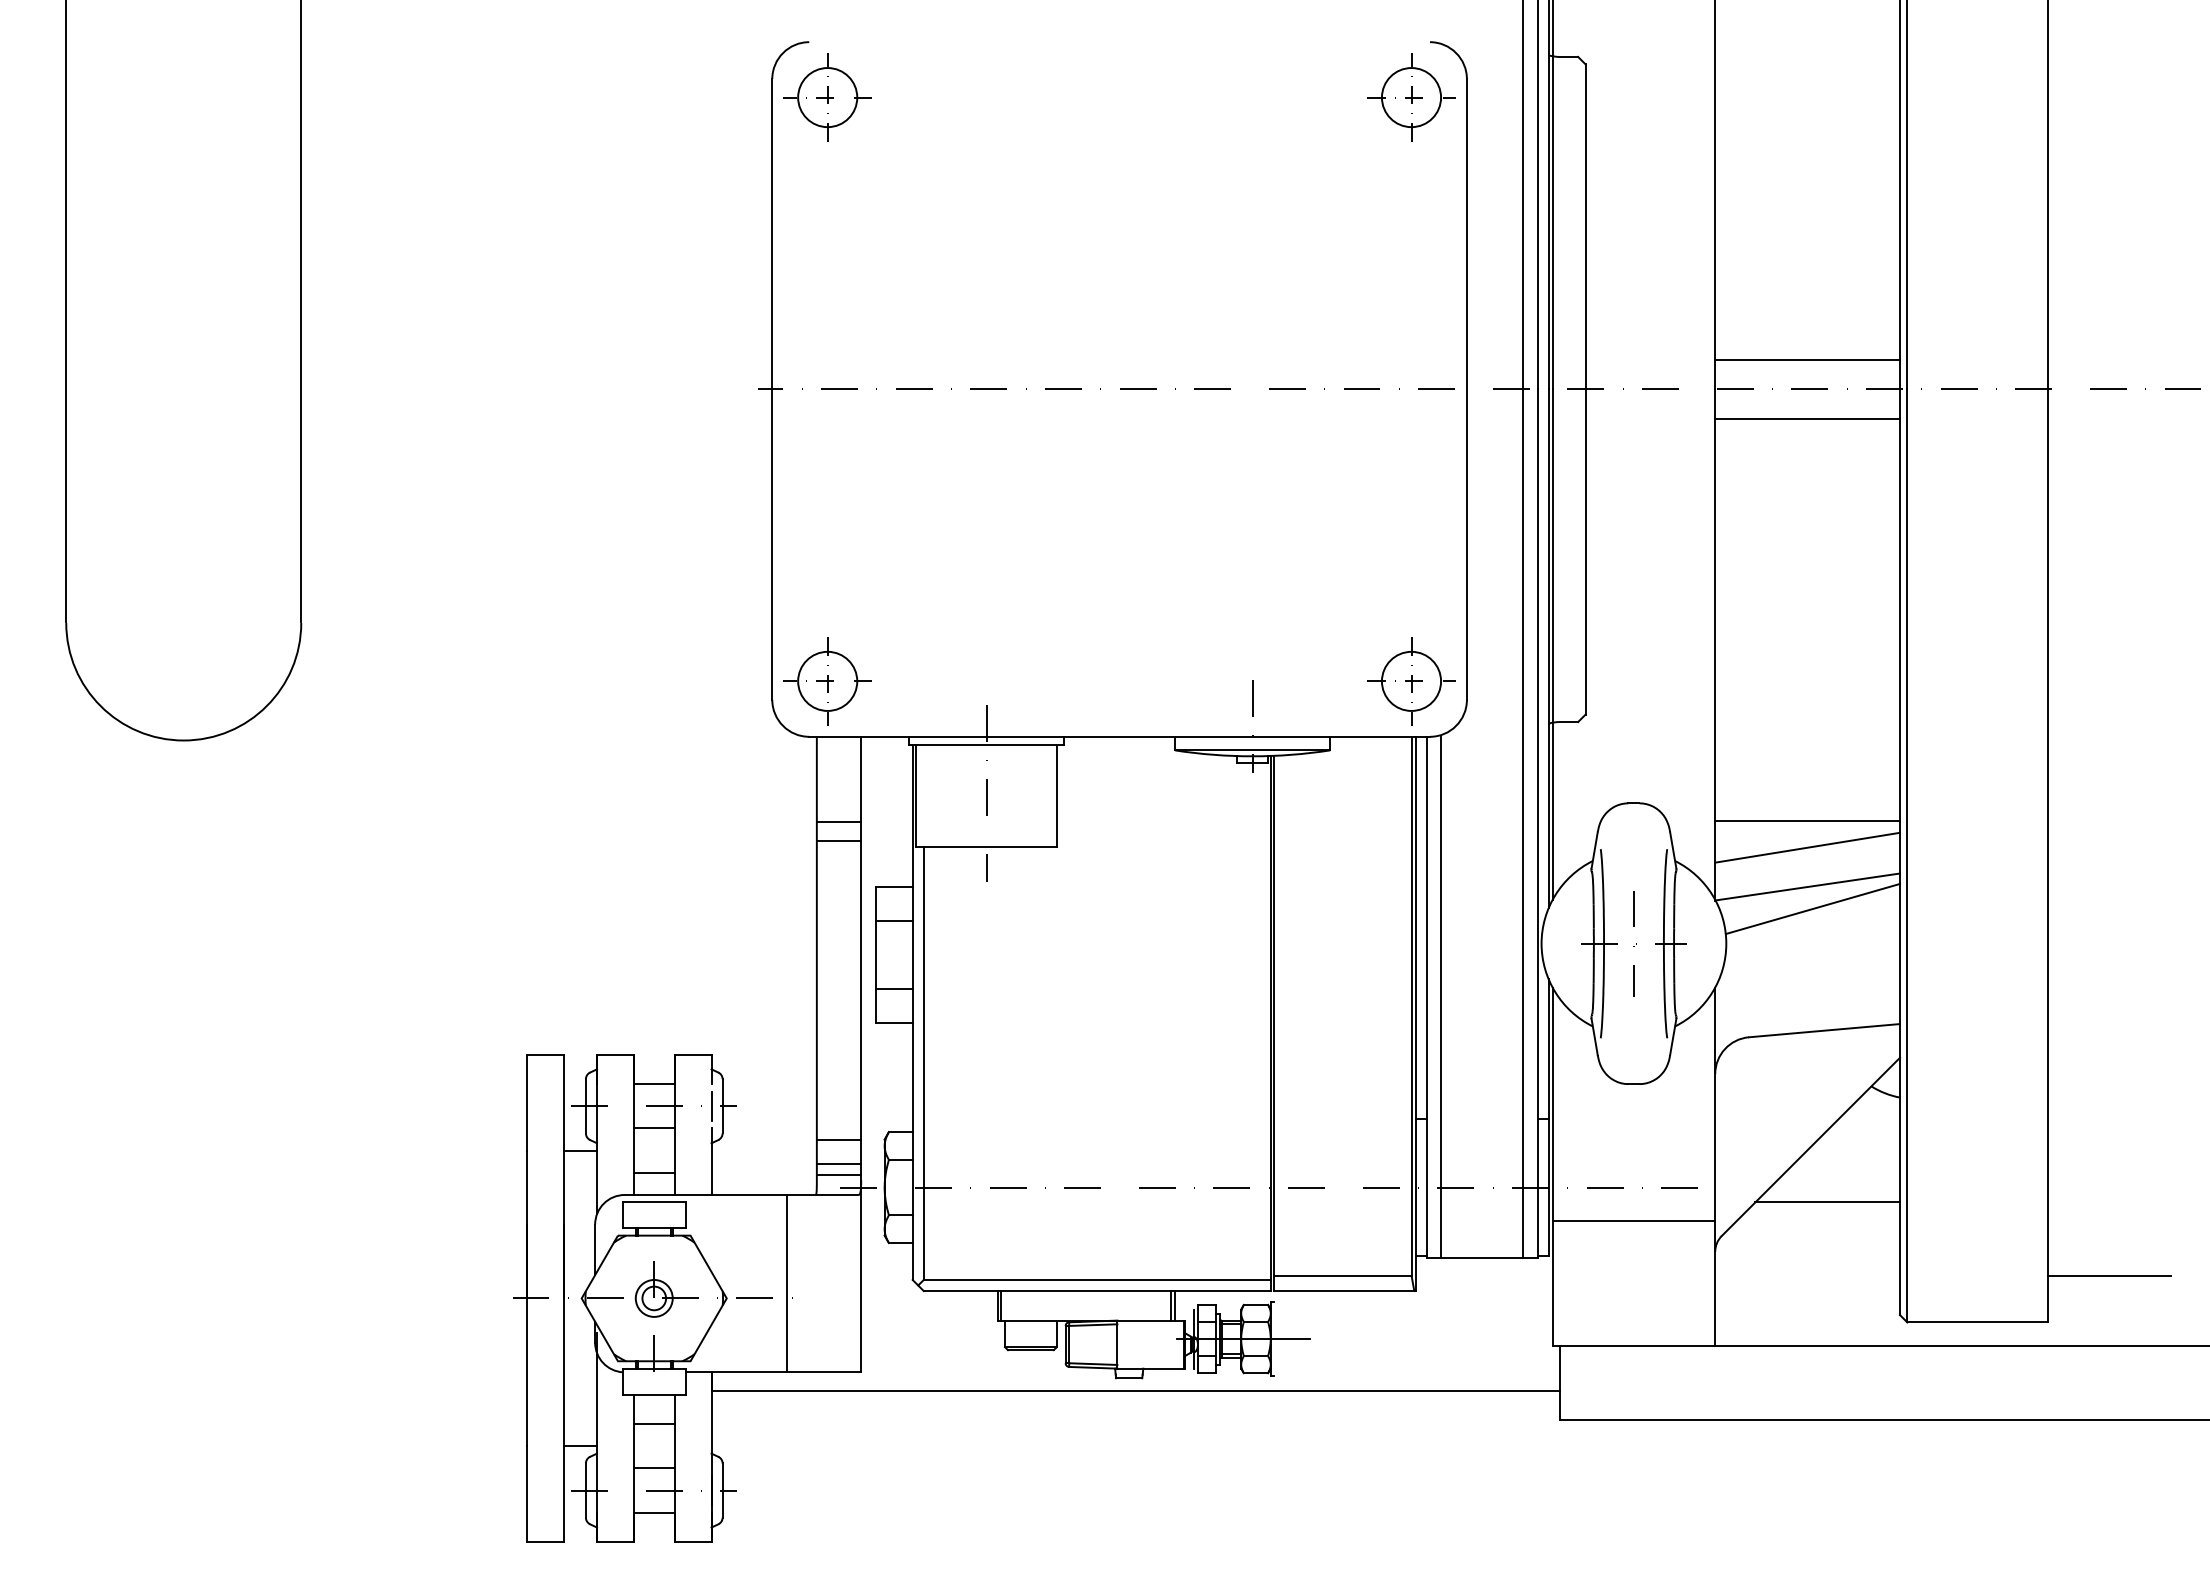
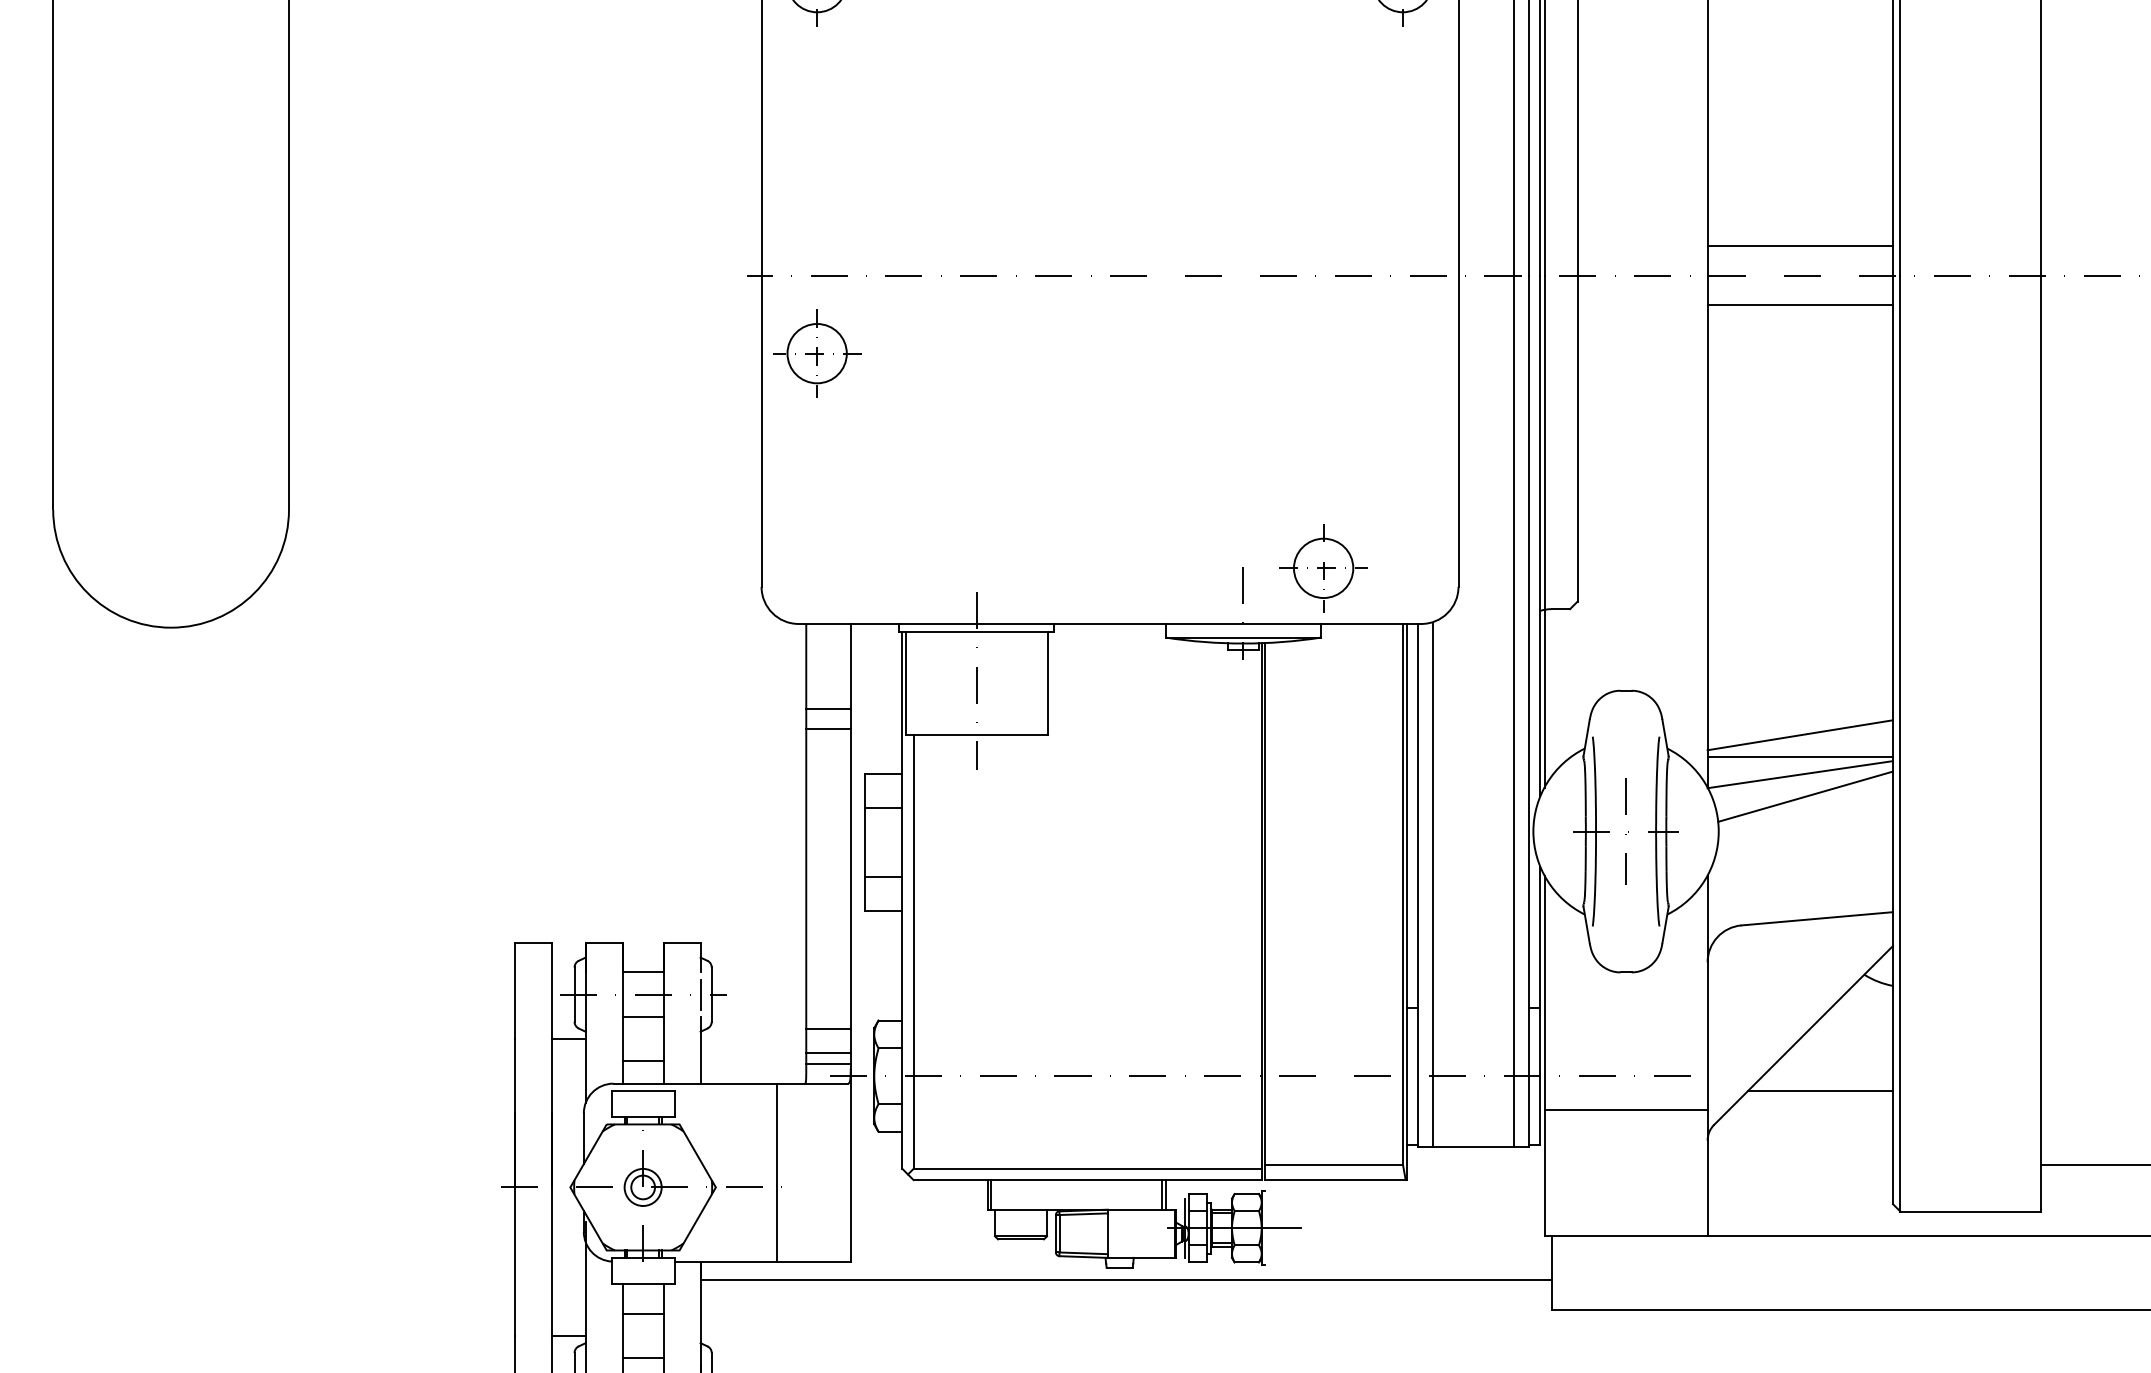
part: (827, 681) -> (816, 353), moved
part: (1411, 681) -> (1323, 568), moved
line: (1807, 820) -> (1800, 756), moved

